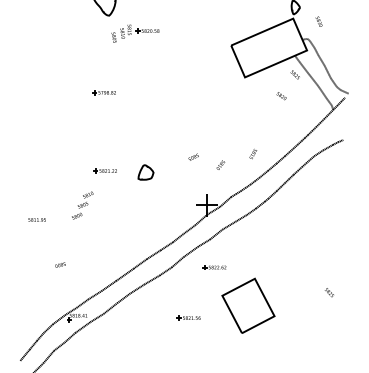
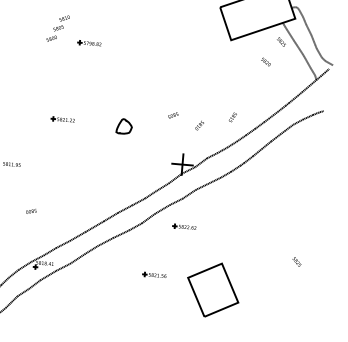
part: (104, 170) -> (62, 119), moved
text: (82, 205) -> (58, 28), moved
part: (248, 305) -> (213, 289), moved

